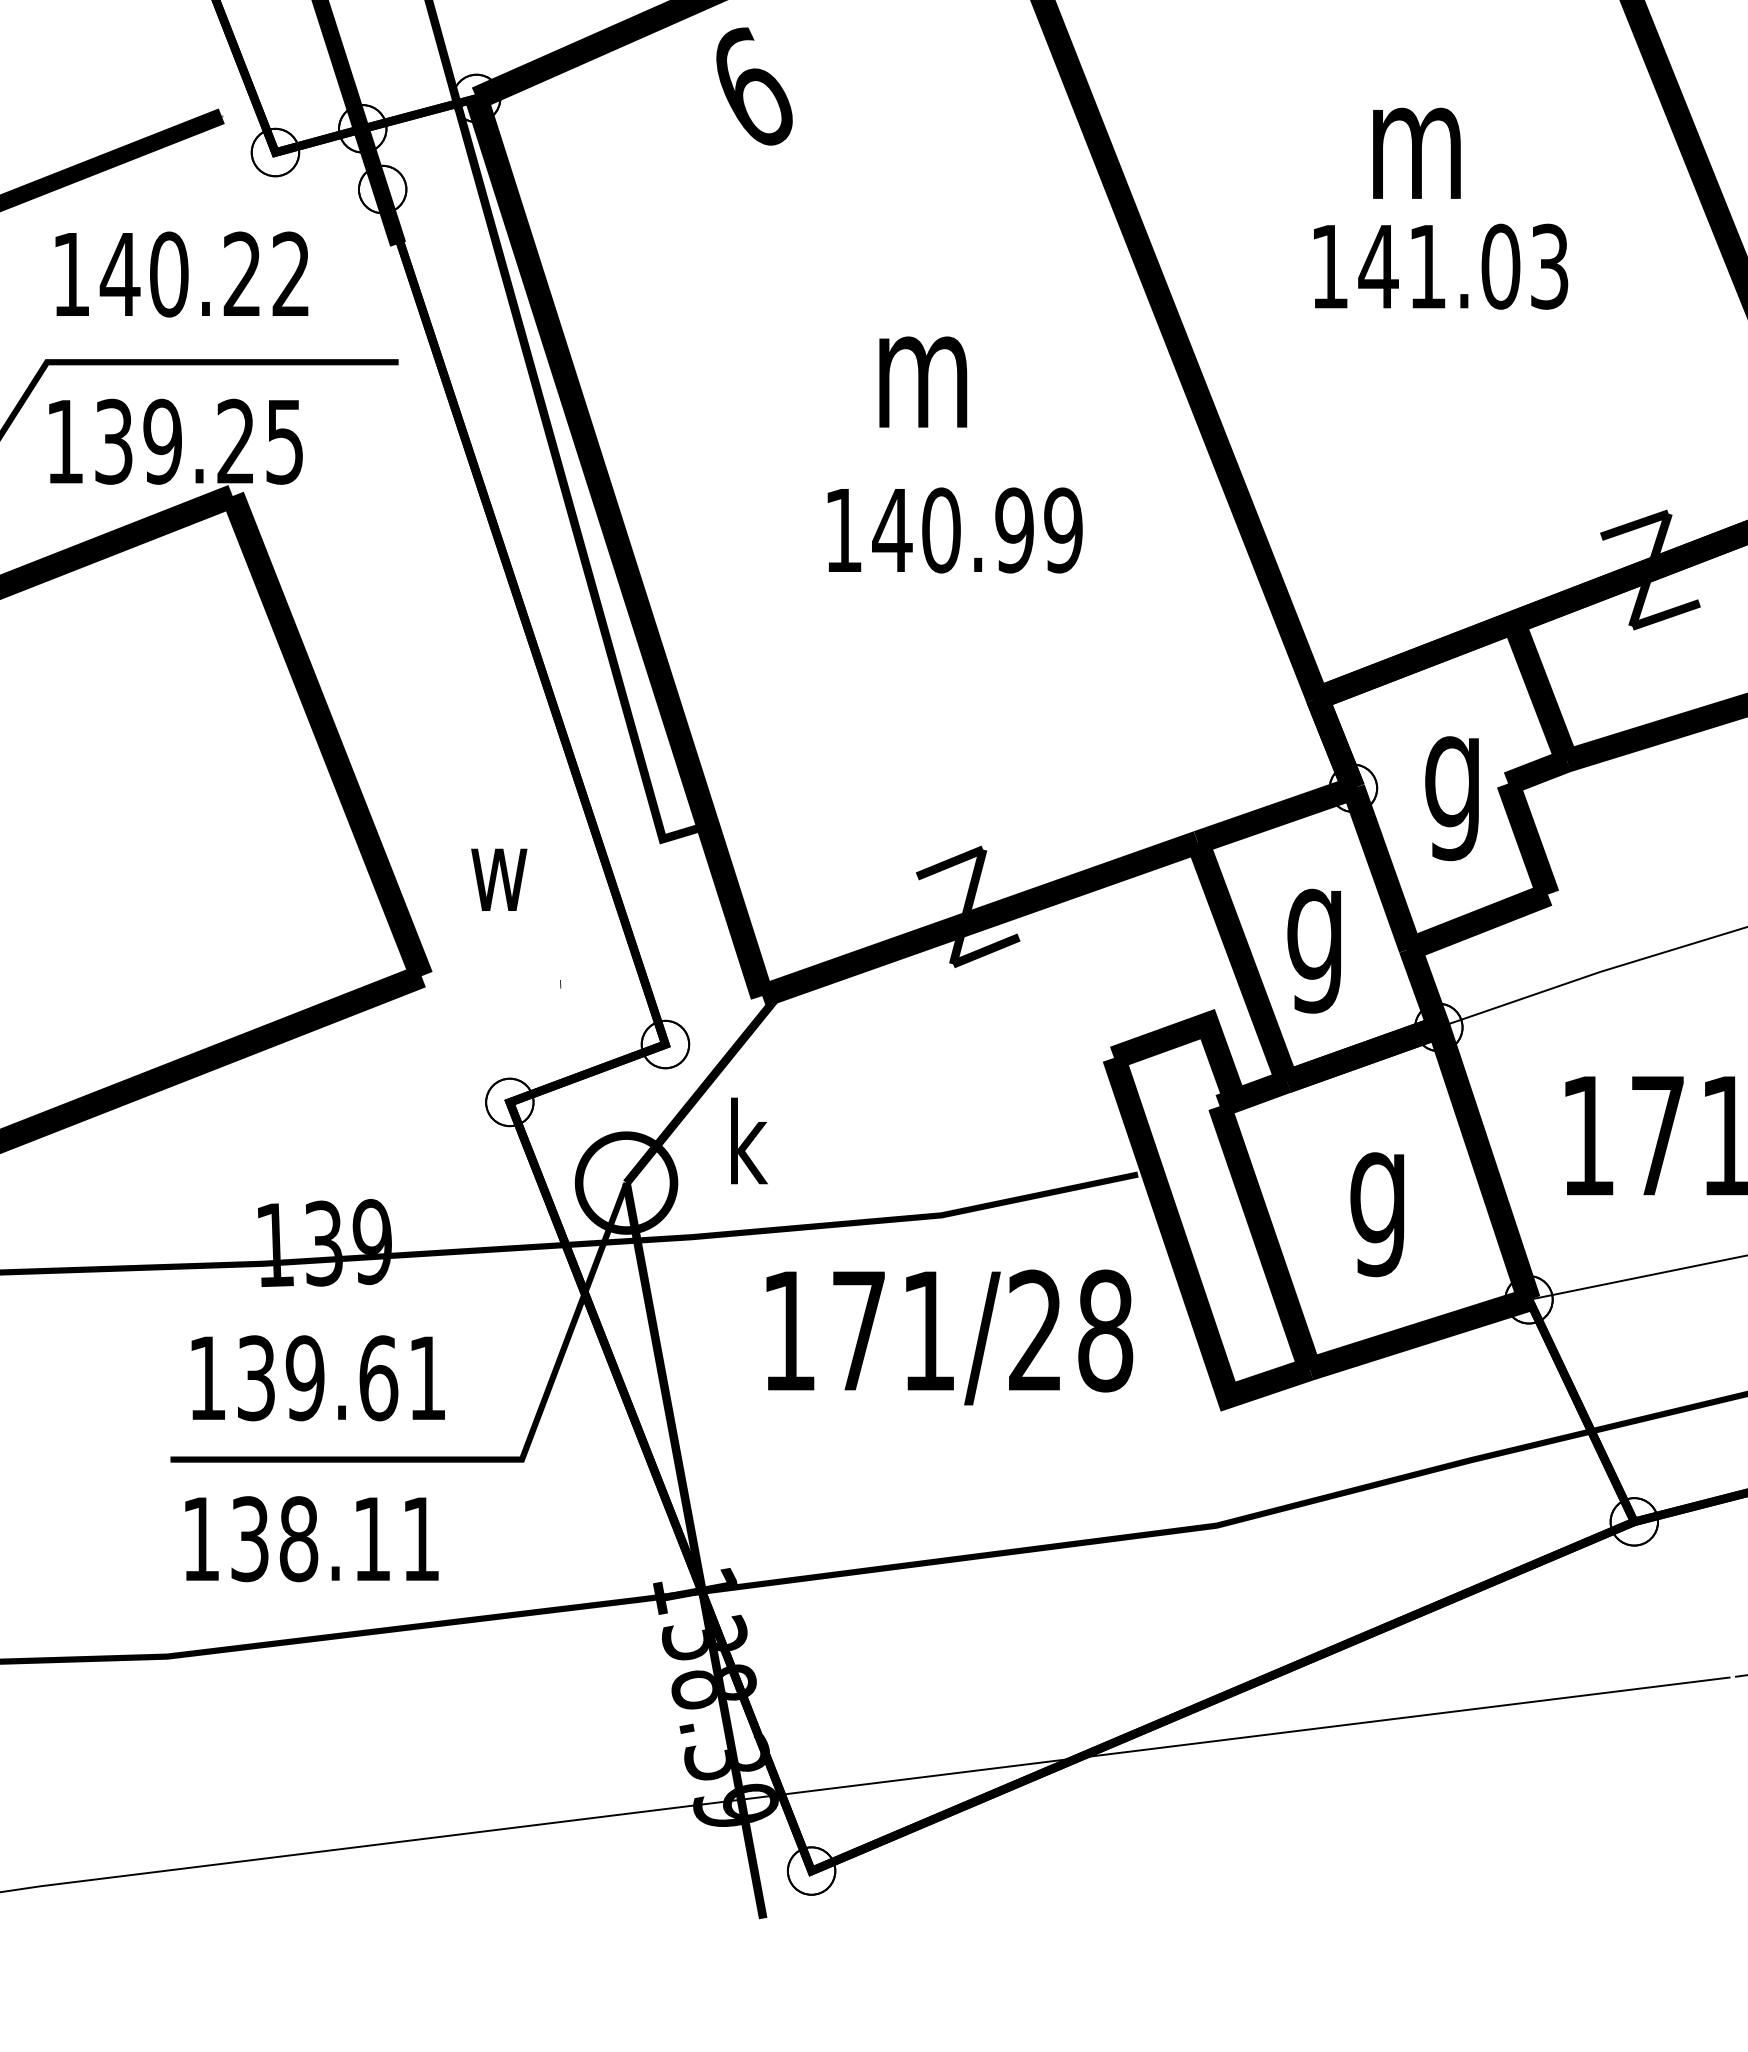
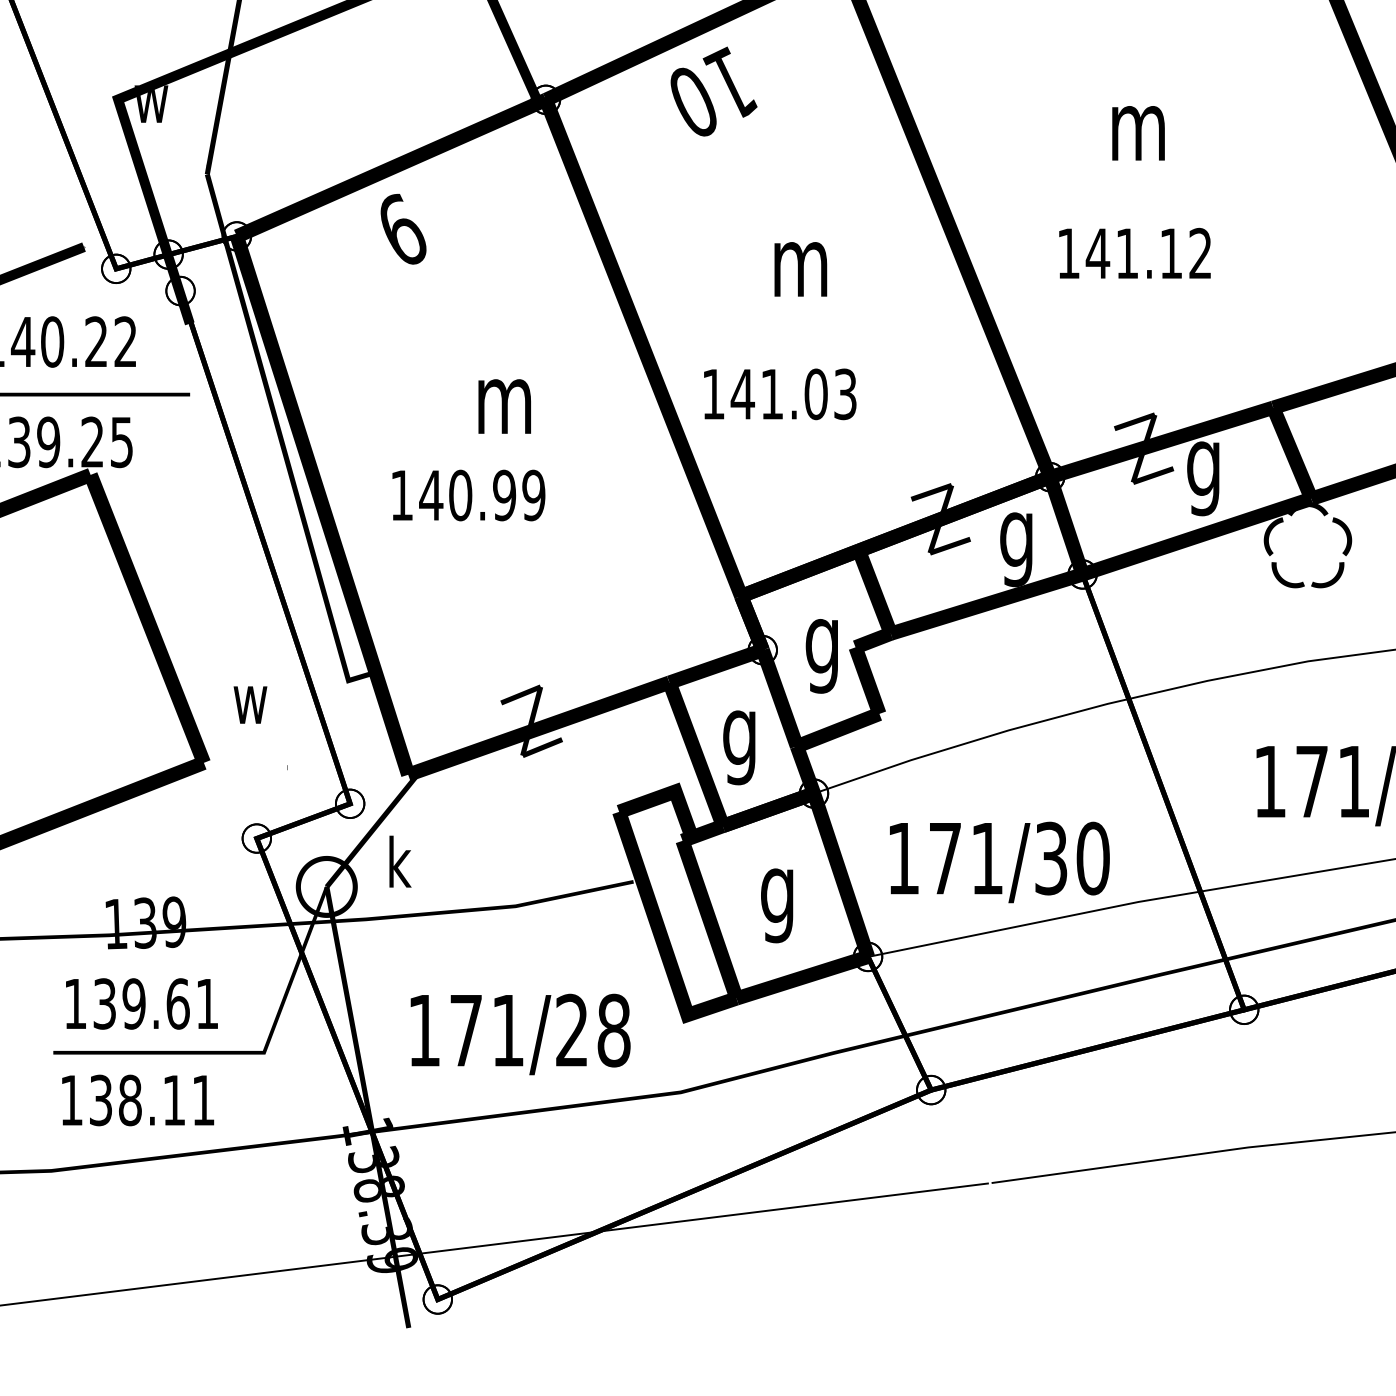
text: (1441, 266) -> (780, 394), moved
text: (954, 530) -> (468, 495), moved
text: (949, 1337) -> (520, 1034), moved

